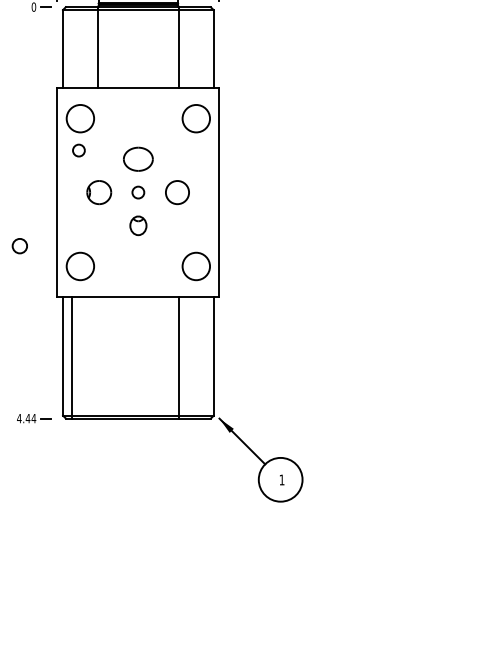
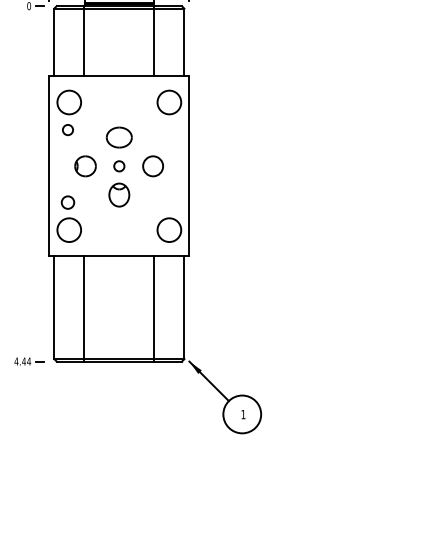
part: (138, 225) -> (119, 194), size x1.43
circle: (19, 246) -> (67, 202), moved
line: (72, 357) -> (84, 308), moved

